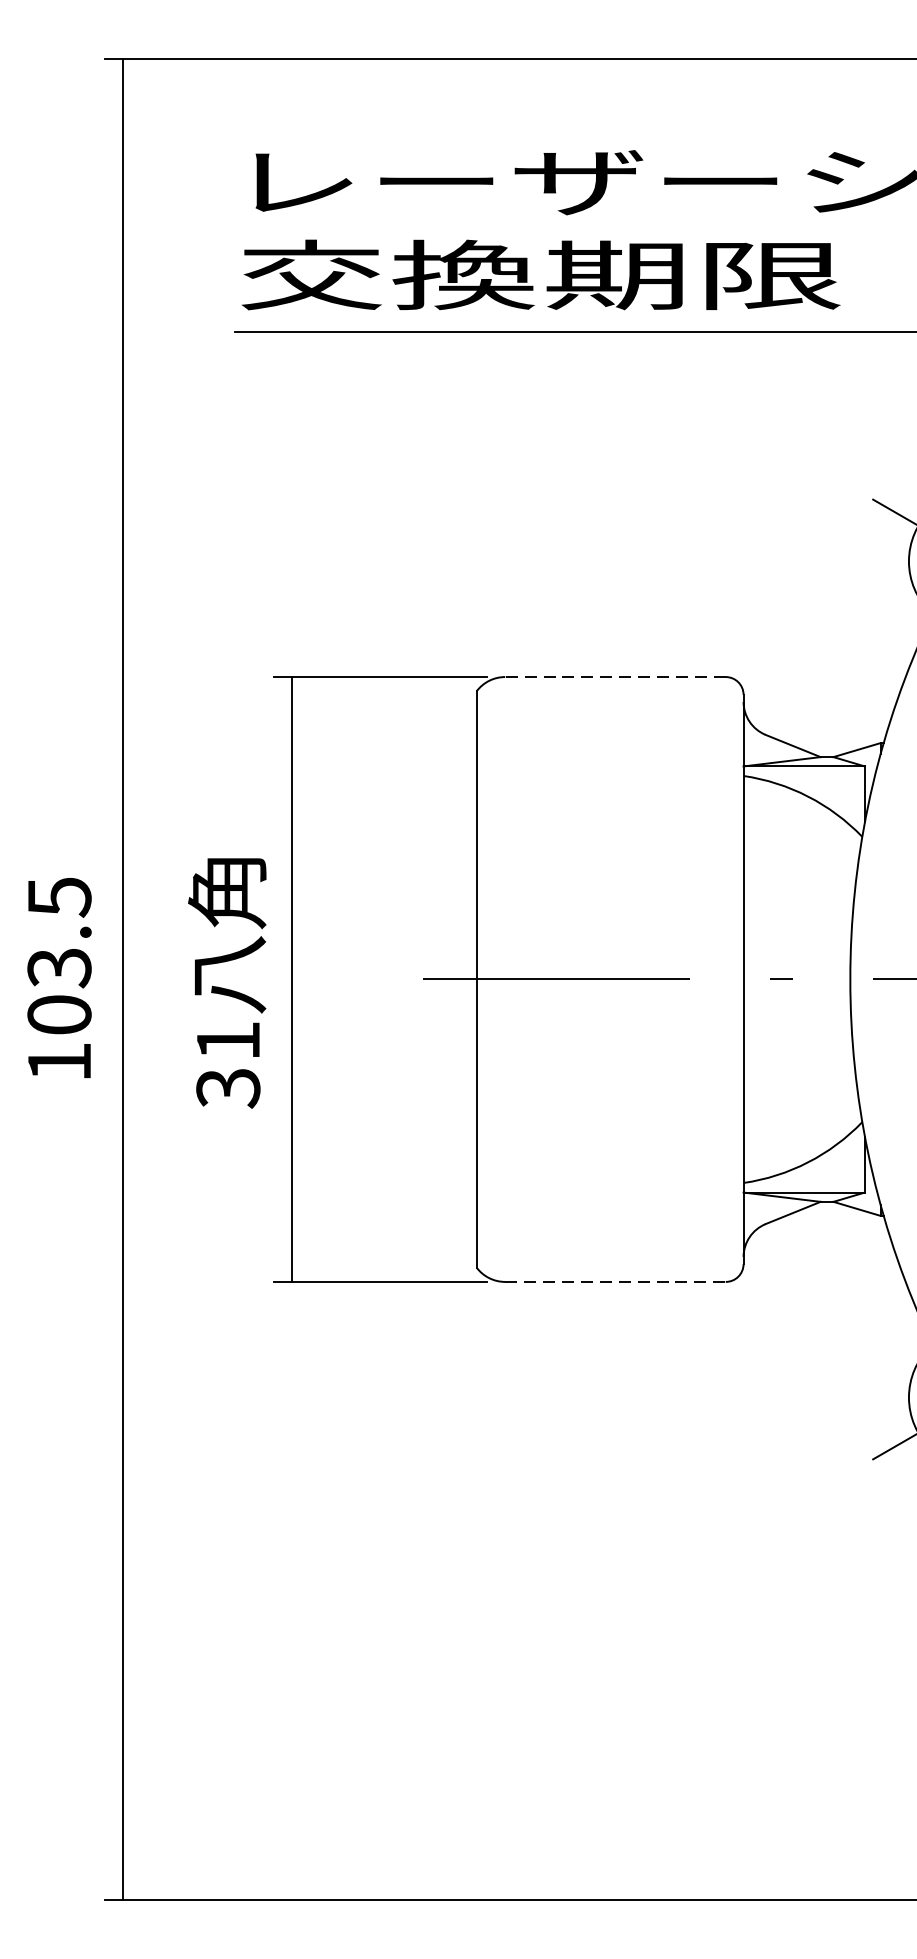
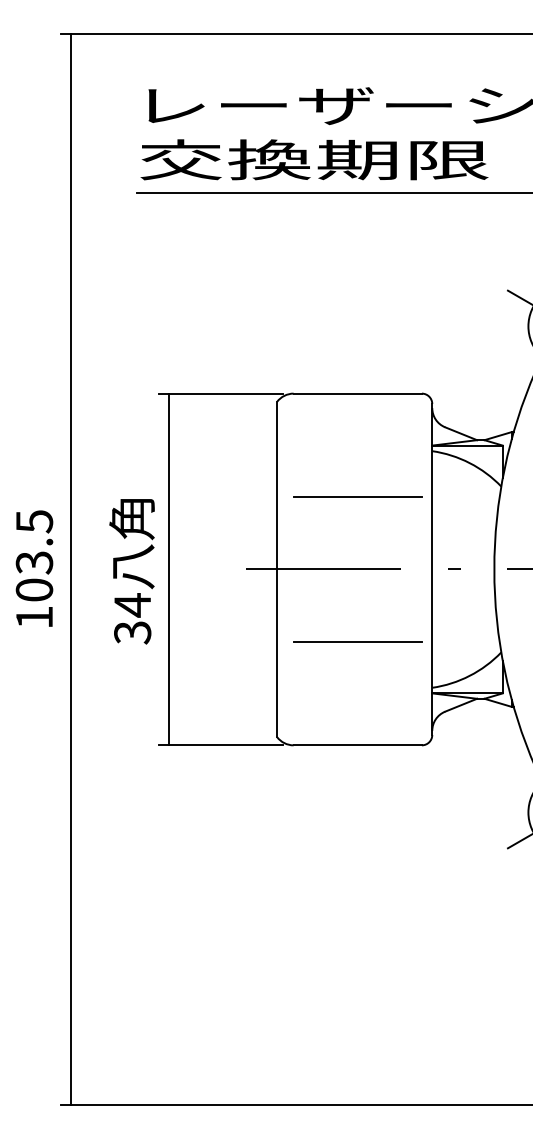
line: (615, 676) -> (357, 393), dashed -> solid
line: (615, 853) -> (357, 496), added
text: (228, 1041) -> (132, 605), 31 -> 34
line: (615, 1105) -> (357, 642), added
line: (616, 1282) -> (358, 745), dashed -> solid

